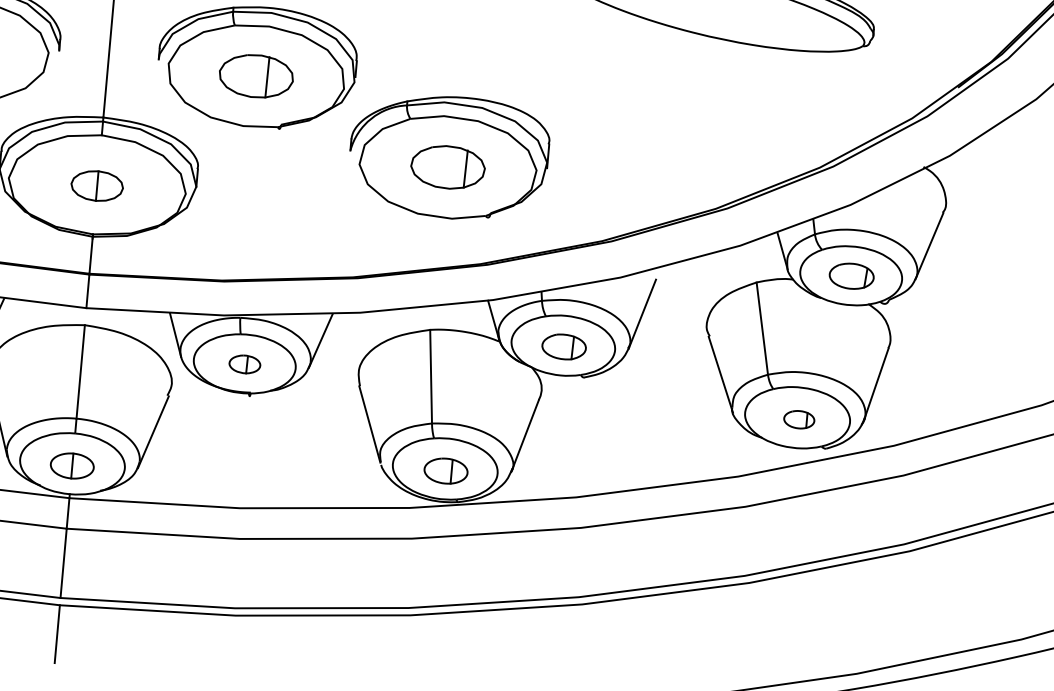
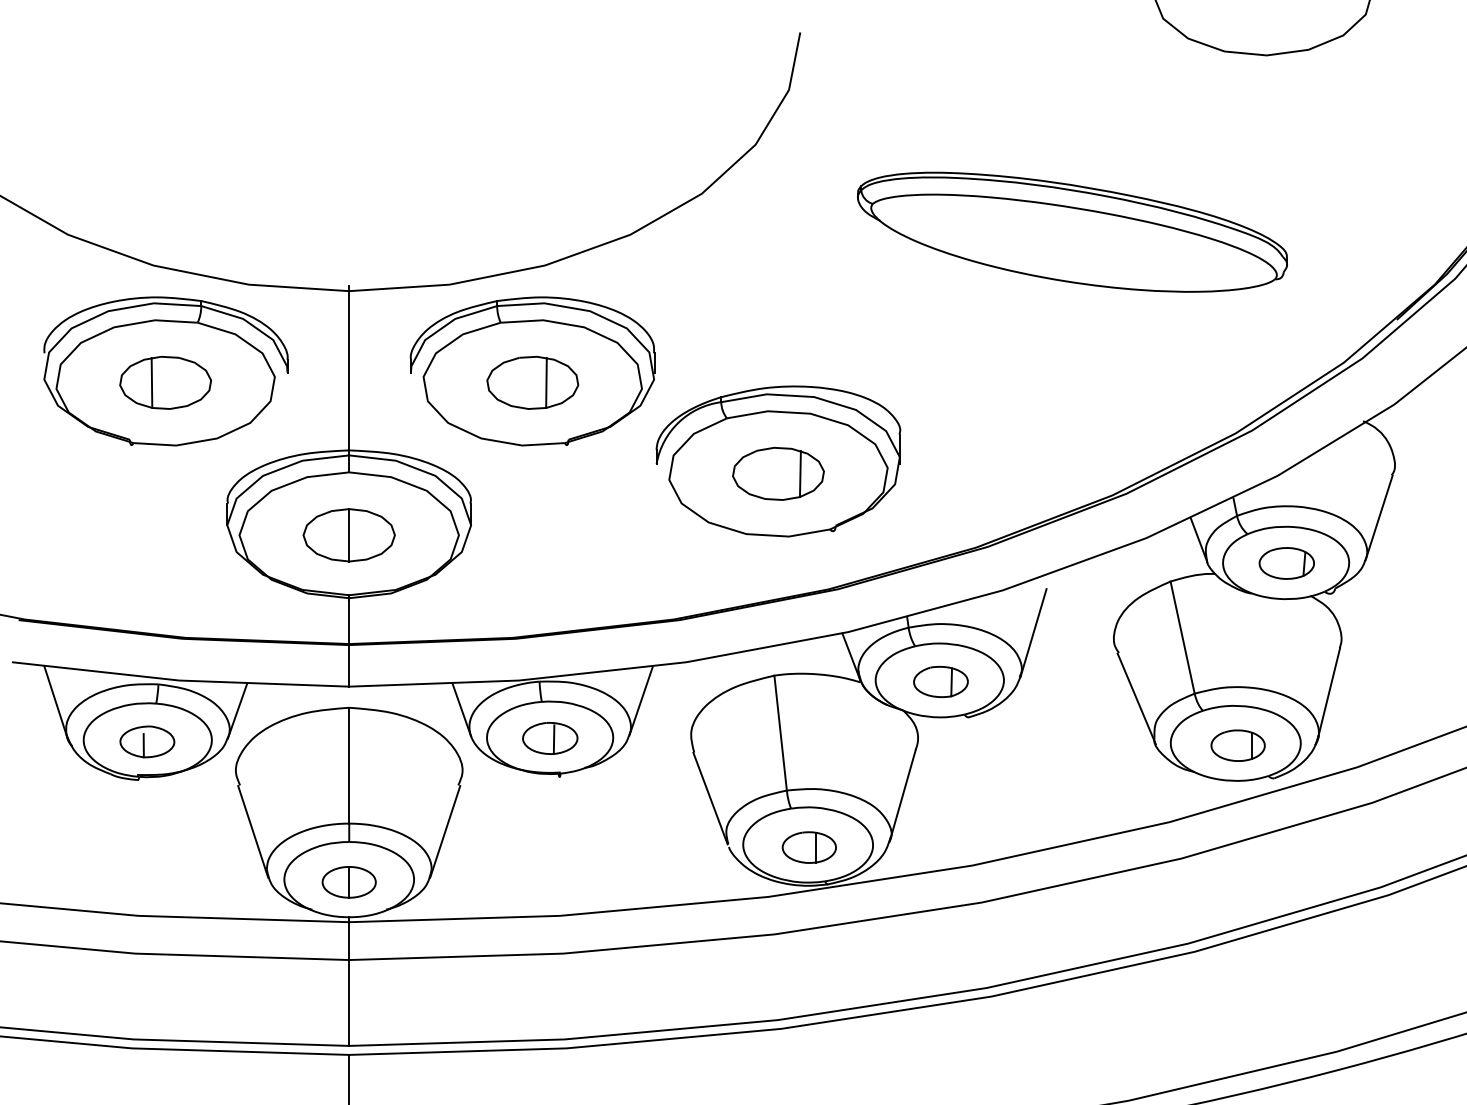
part: (96, 186) -> (348, 535), size x1.43
part: (245, 364) -> (550, 738), size x1.43
part: (798, 419) -> (1237, 745), size x1.43

